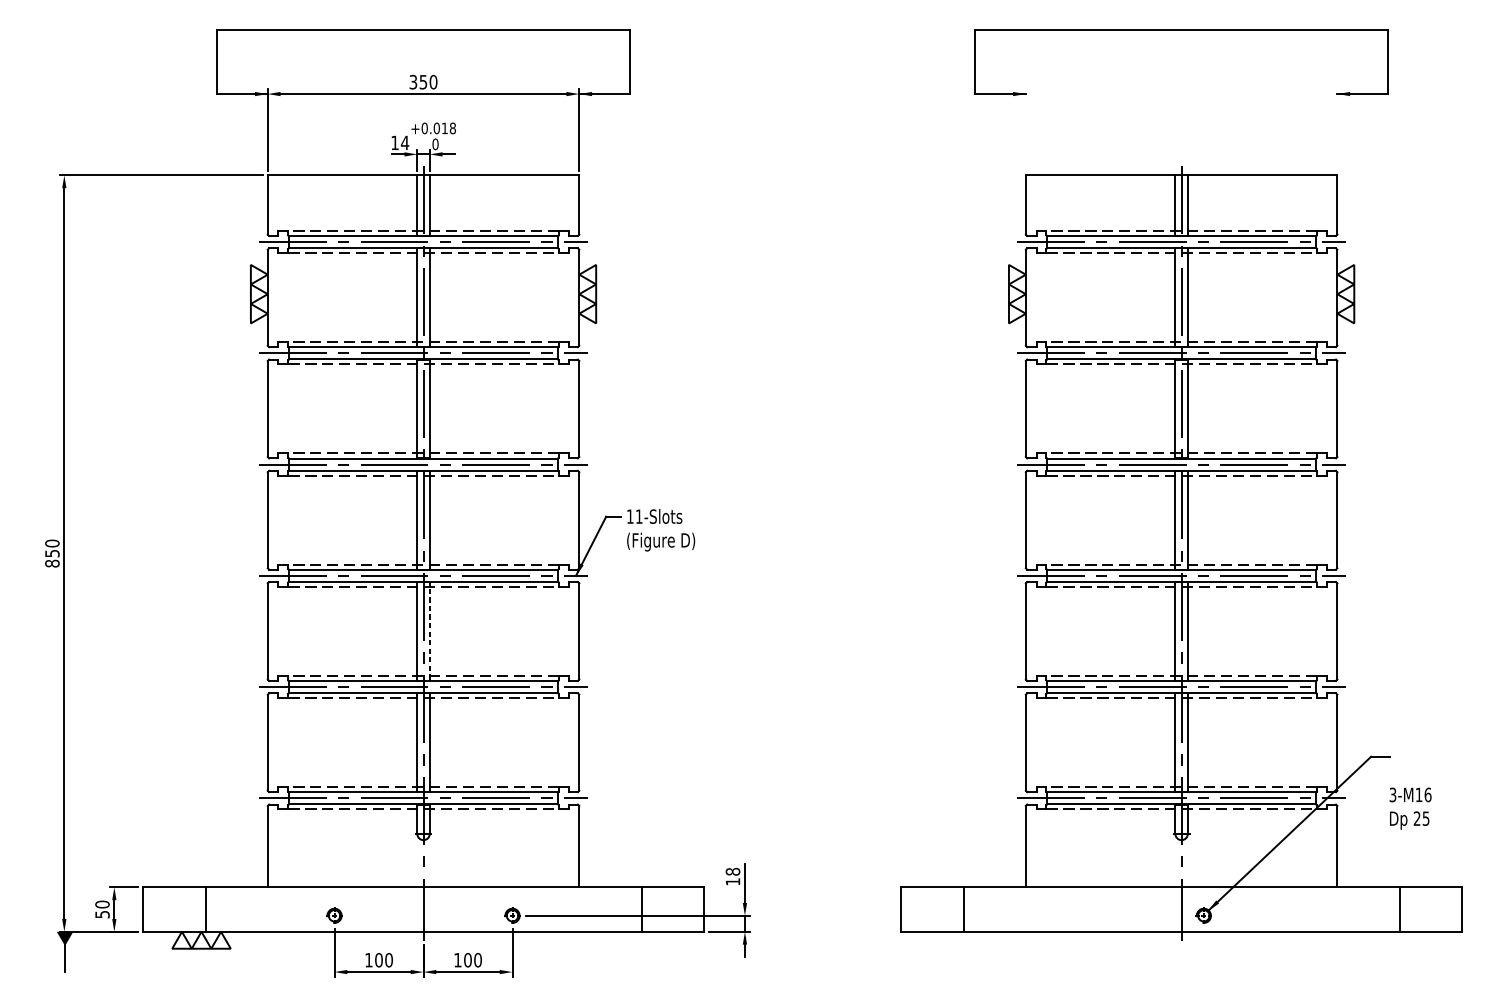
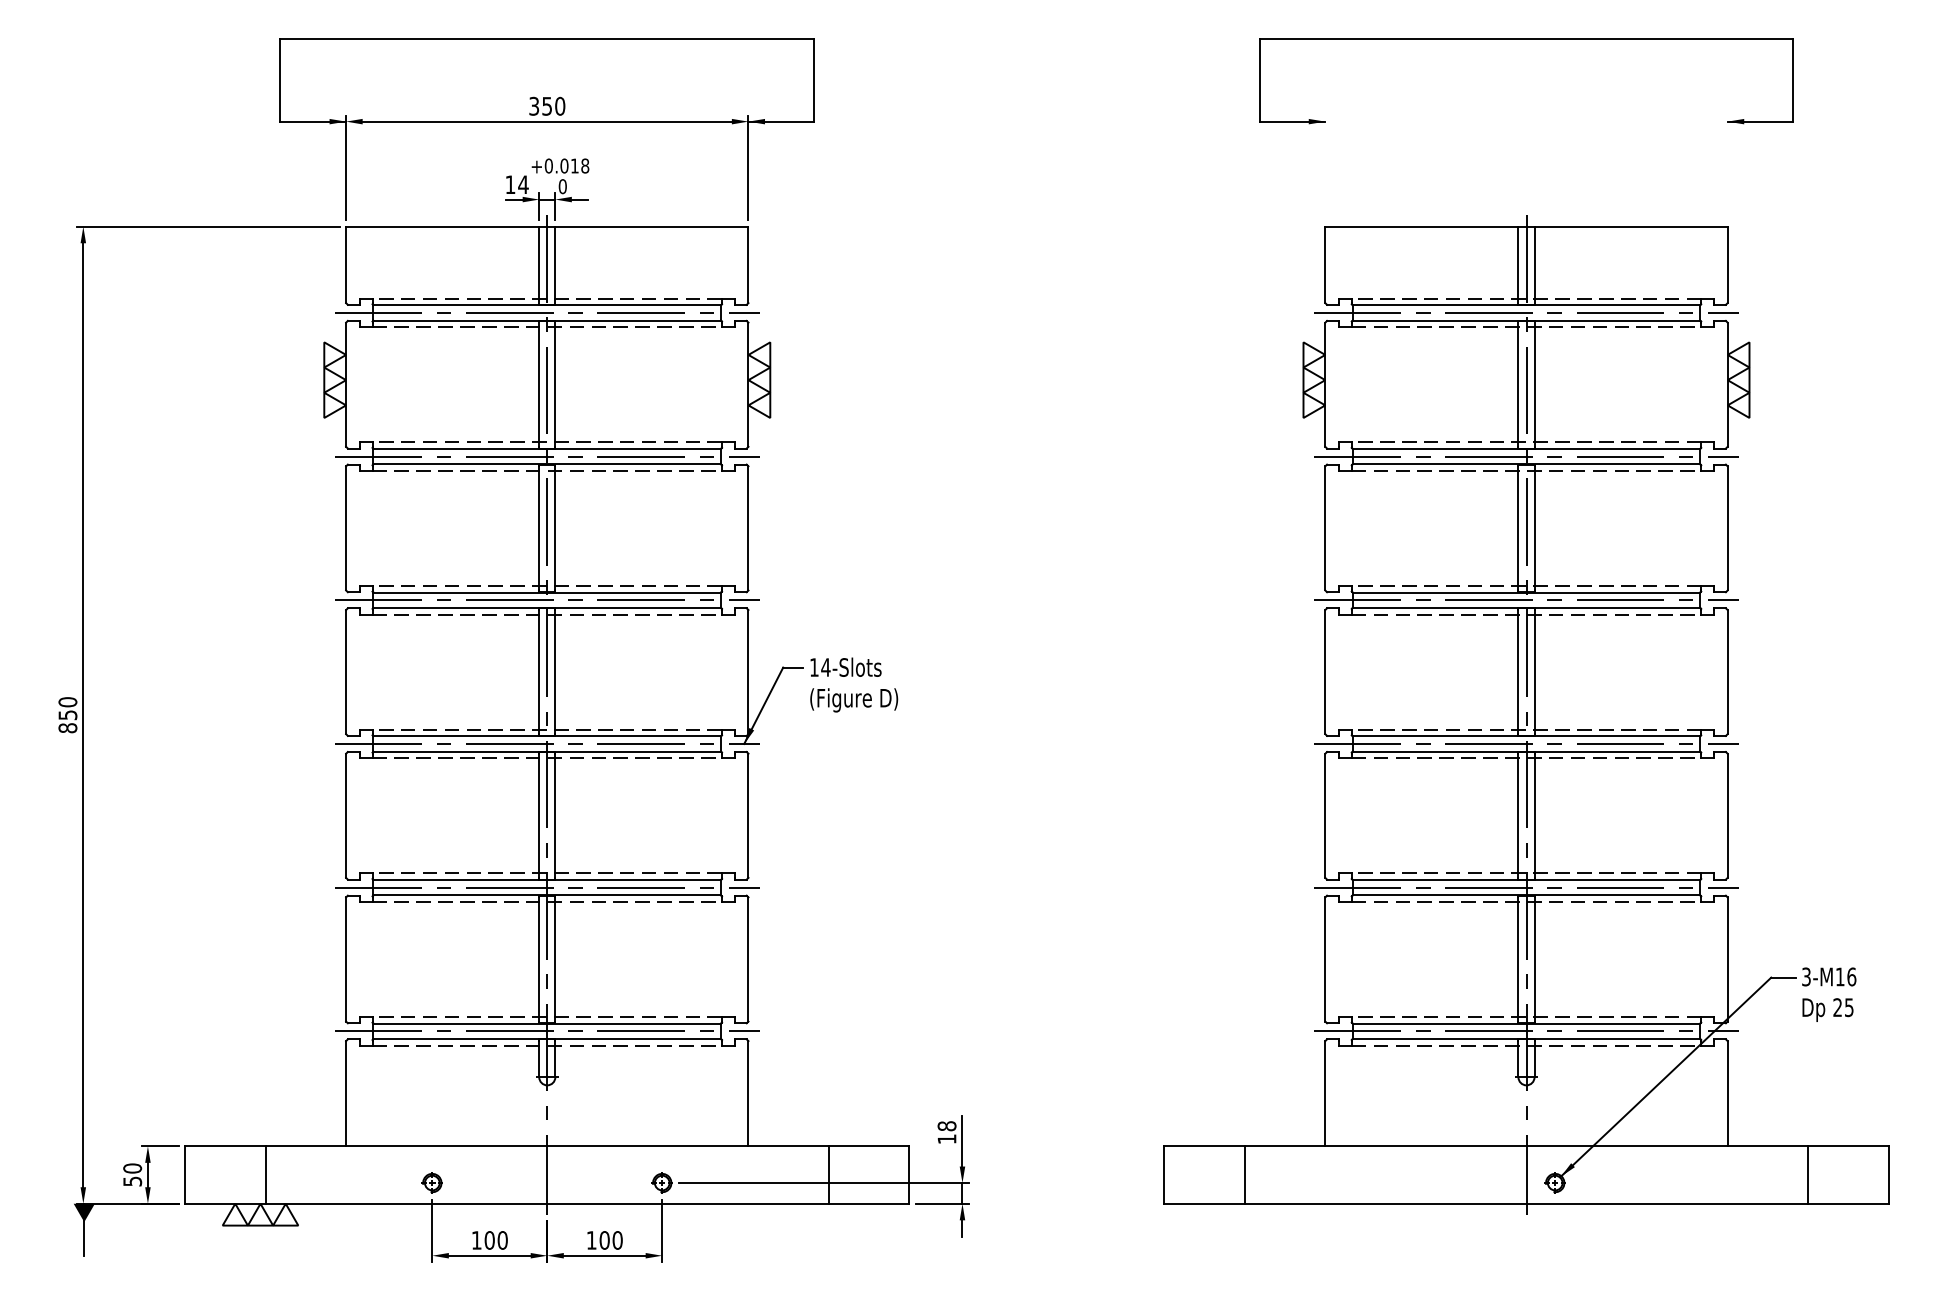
text: (638, 516) -> (825, 667), 11-Slots -> 14-Slots
line: (429, 631) -> (555, 815), dashed -> solid
text: (1410, 808) -> (1829, 994), moved

